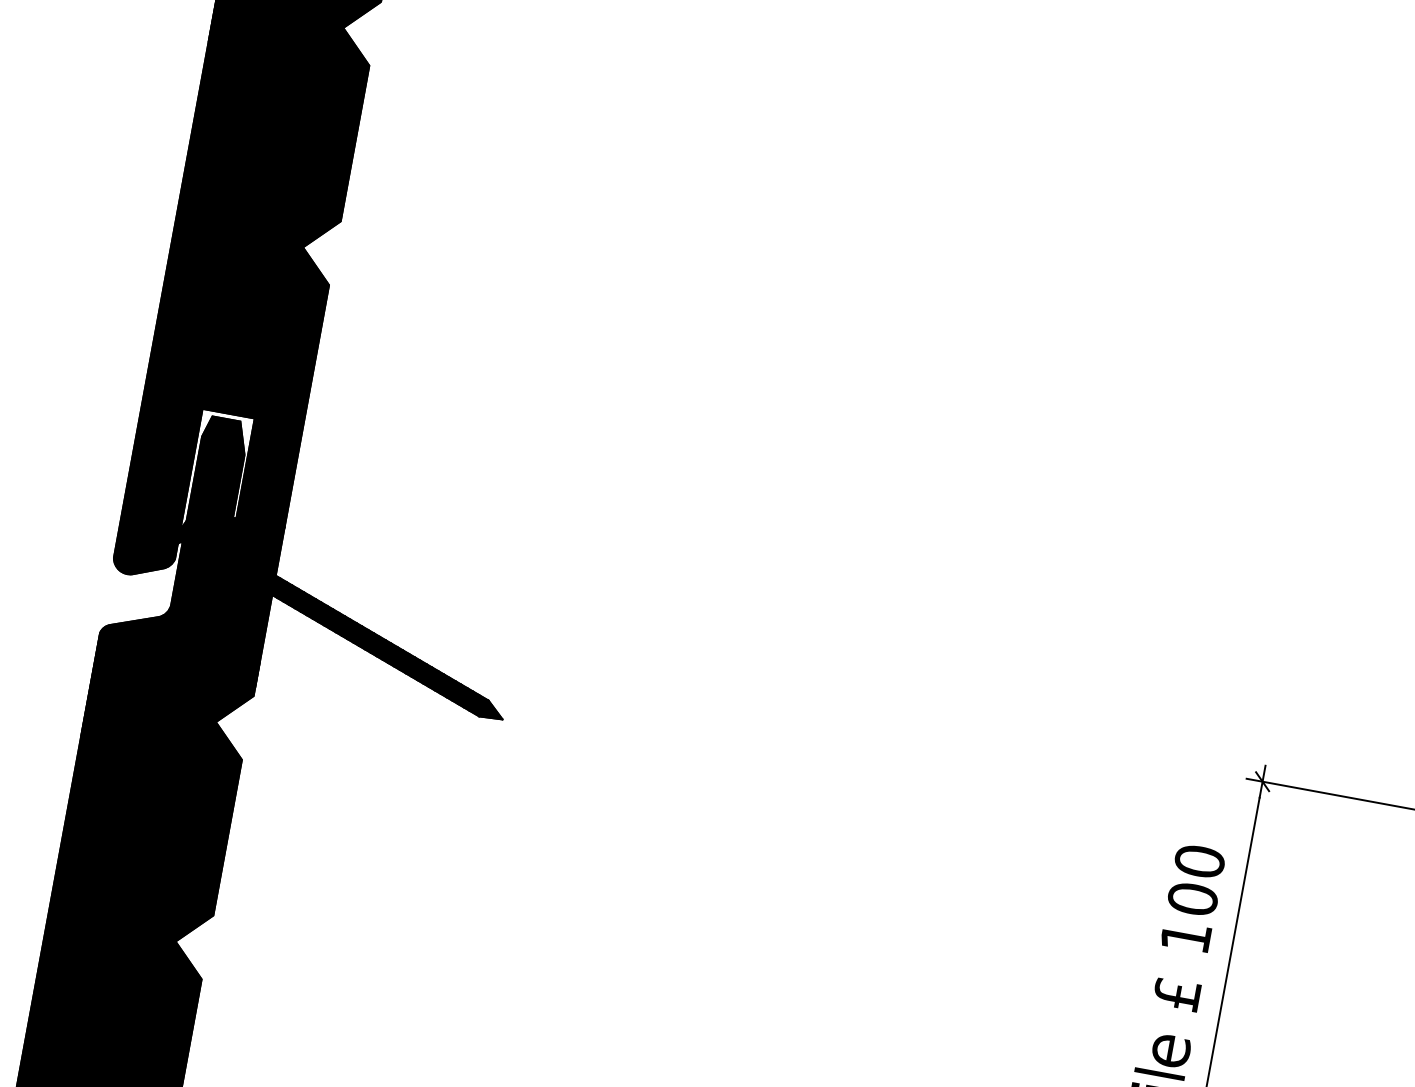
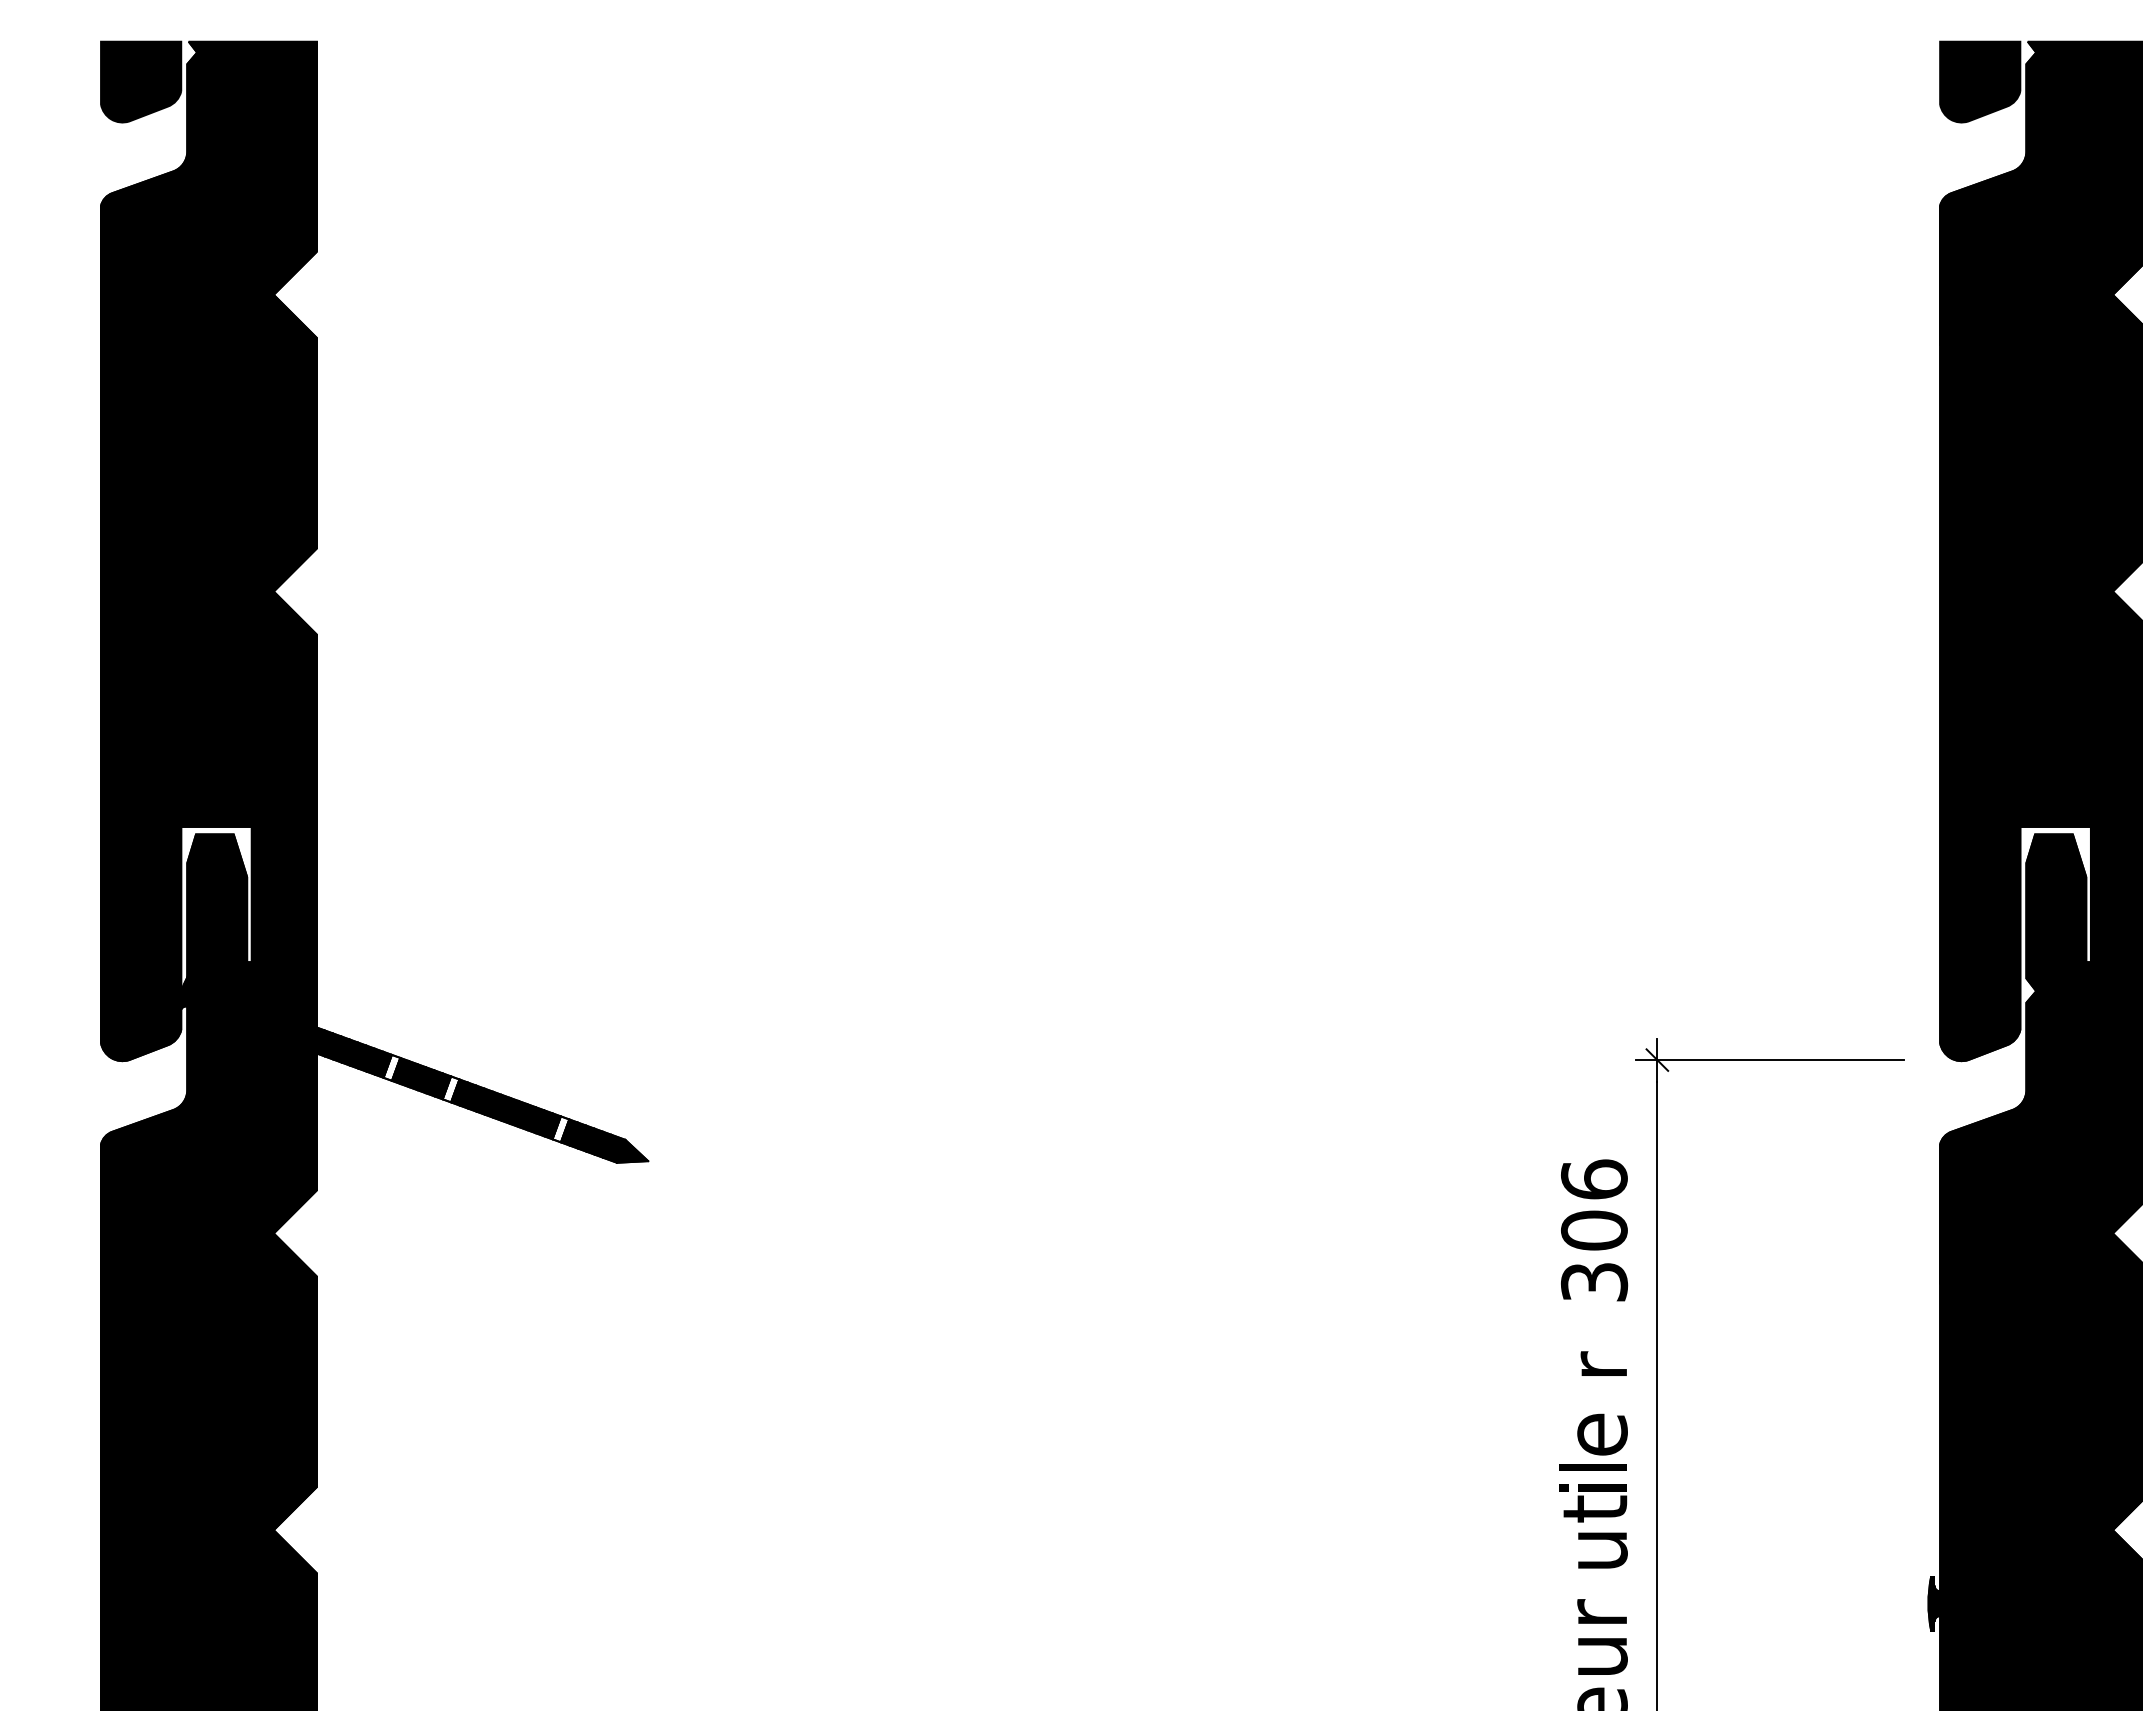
fill: (325, 615) -> (391, 1067), removed
fill: (366, 639) -> (450, 1089), removed
fill: (441, 684) -> (560, 1129), removed
text: (1199, 861) -> (1594, 1179), 0 -> 6
text: (1185, 937) -> (1594, 1282), 1 -> 3
text: (1176, 994) -> (1595, 1359), £ -> r

